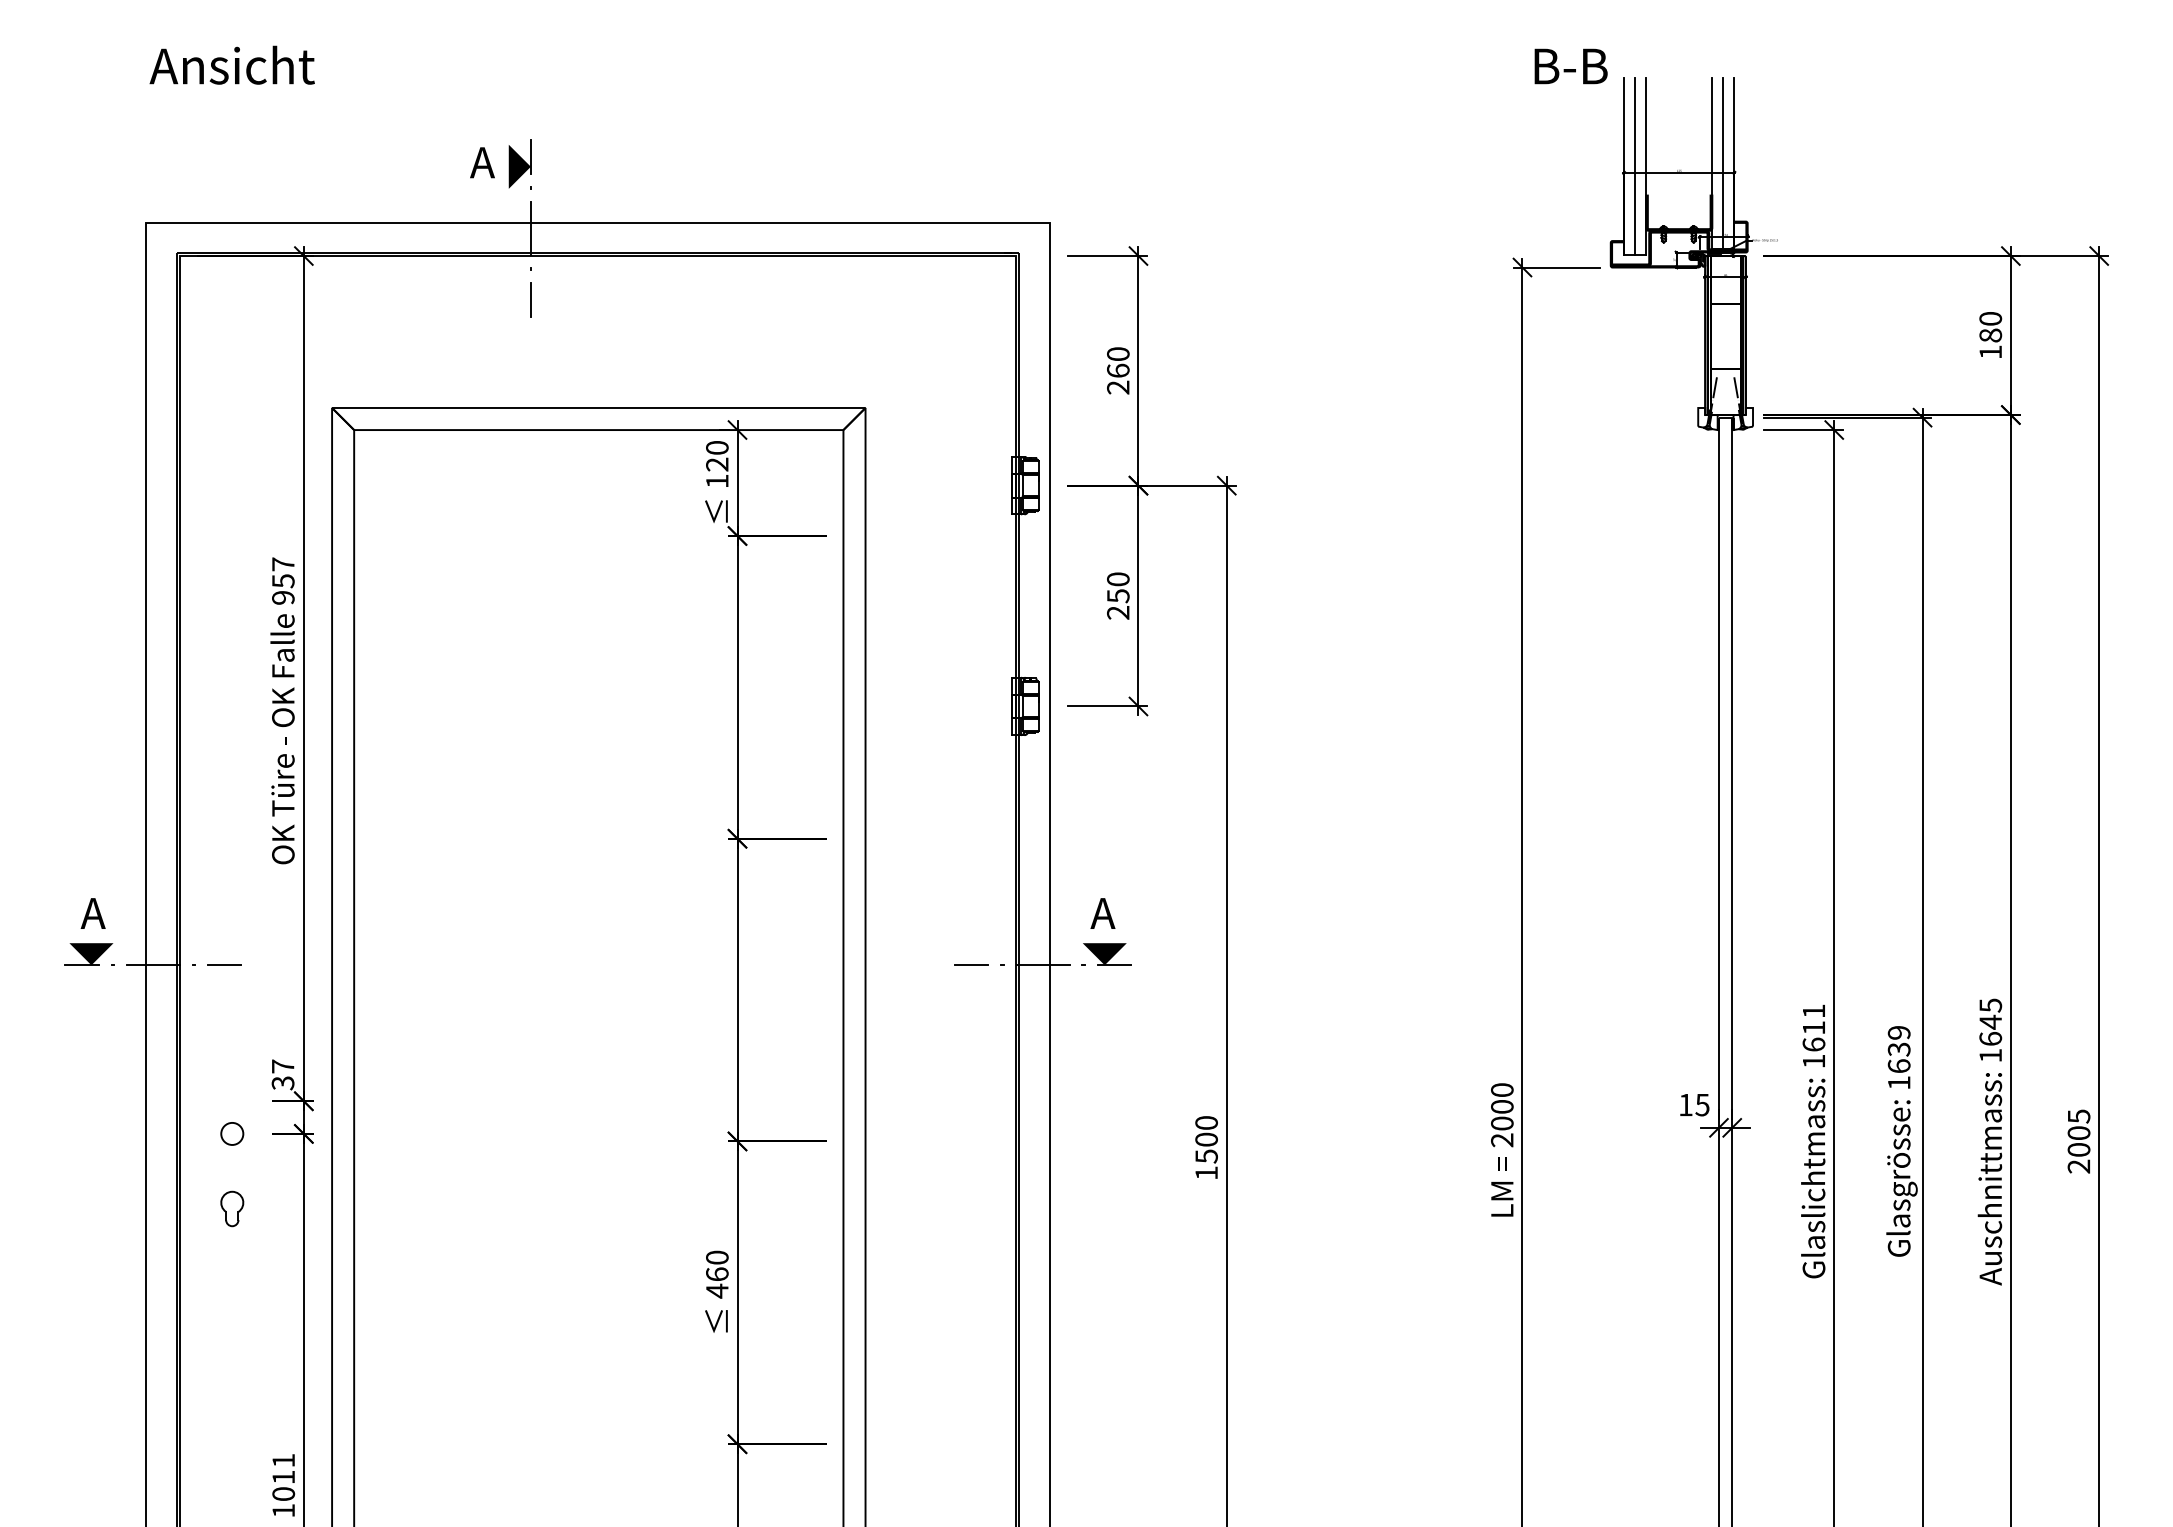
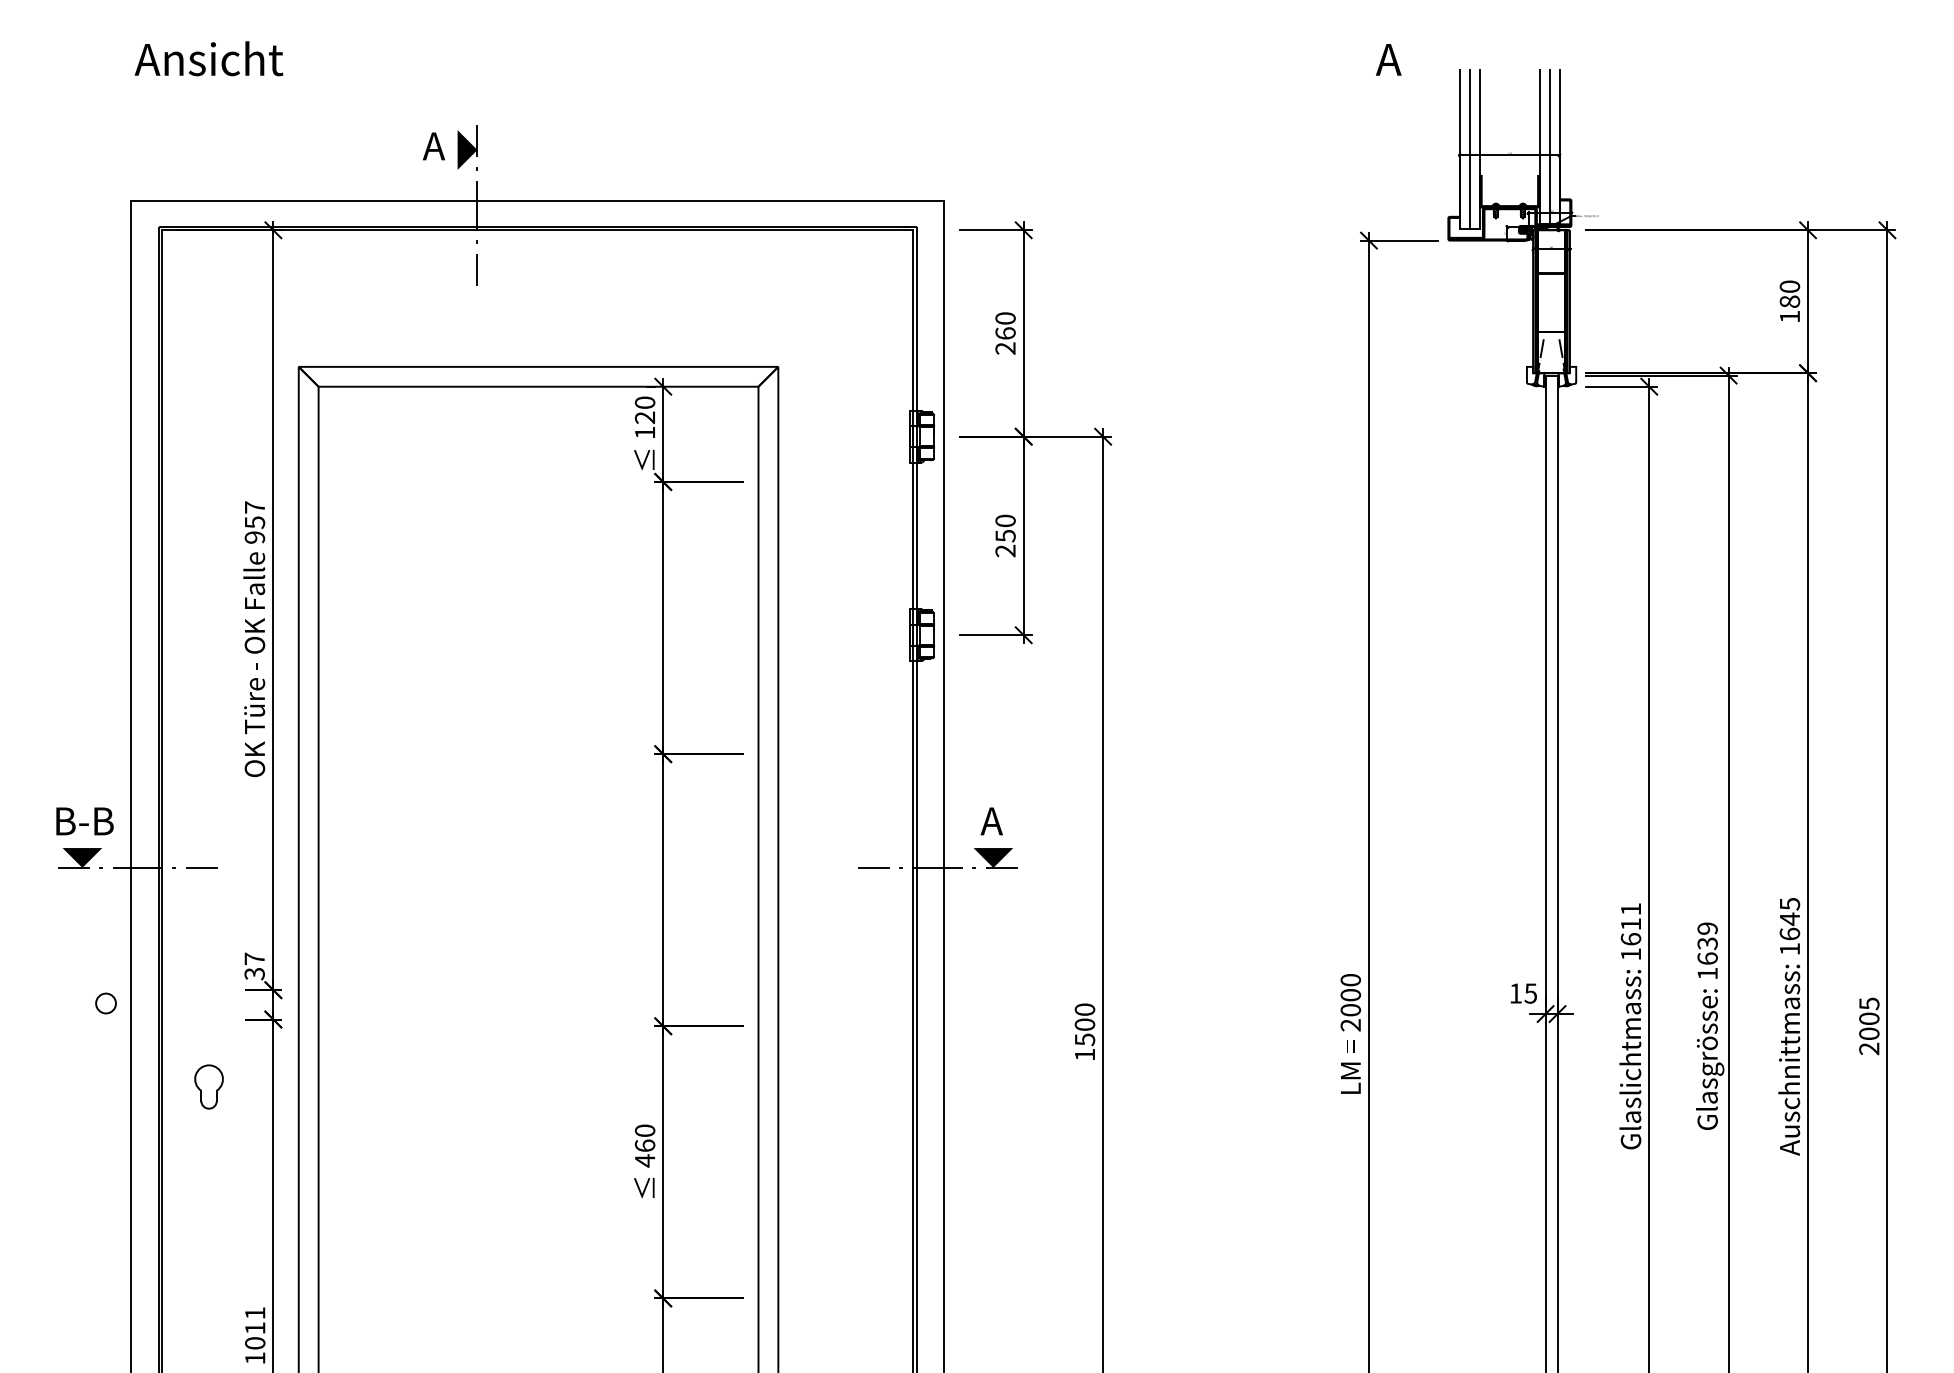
text: (1568, 66) -> (1410, 59), B-B -> A
text: (93, 913) -> (84, 821), A -> B-B
circle: (231, 1133) -> (105, 1003), moved
part: (231, 1208) -> (208, 1086), size x1.4

